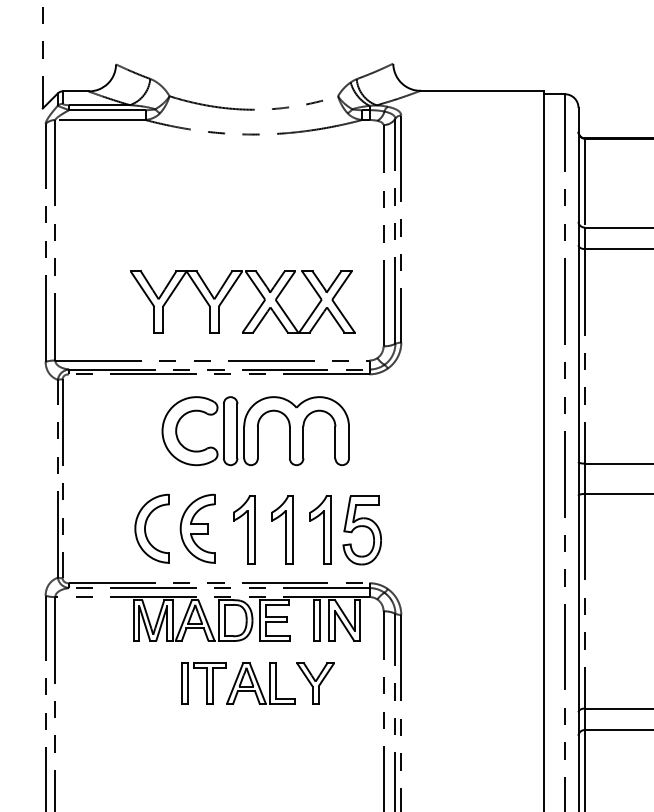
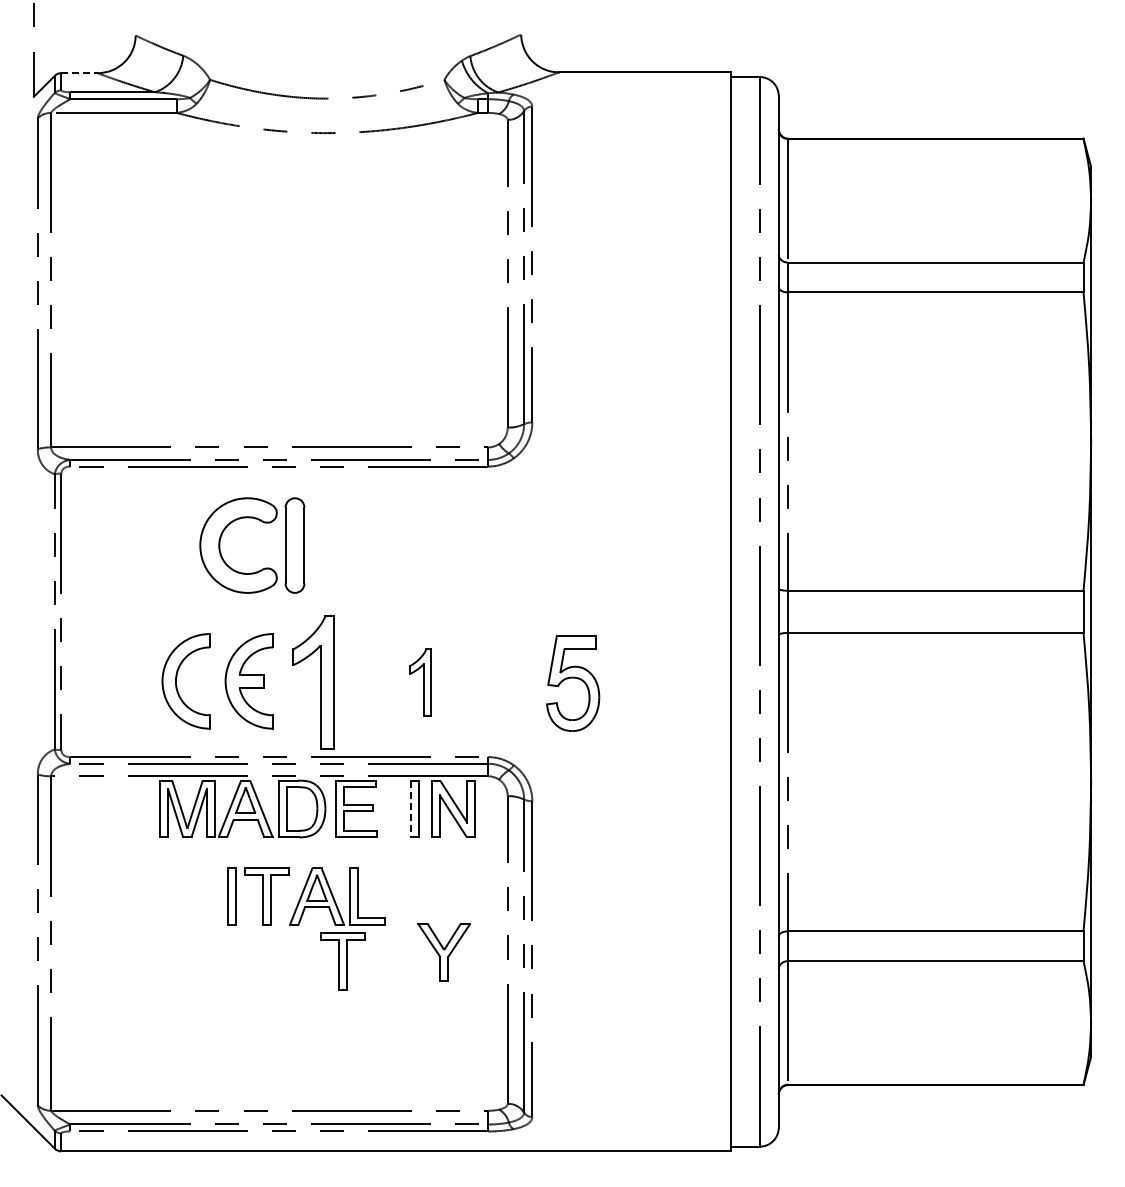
line: (76, 91) -> (80, 73), solid -> dashed
part: (255, 312) -> (329, 380), removed
part: (296, 431) -> (386, 545), removed
part: (243, 529) -> (313, 682), size x1.4
part: (282, 529) -> (367, 682), removed
part: (320, 529) -> (420, 682), size x0.7
part: (362, 530) -> (573, 683), moved
line: (313, 620) -> (410, 809), solid -> dashed
part: (315, 683) -> (443, 952), moved
part: (264, 730) -> (342, 961), added

